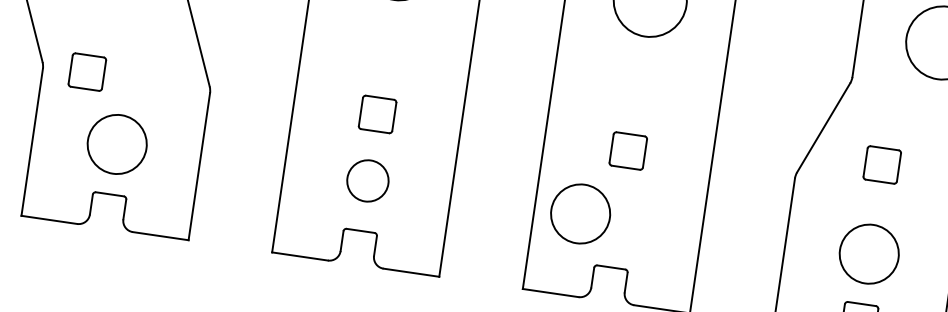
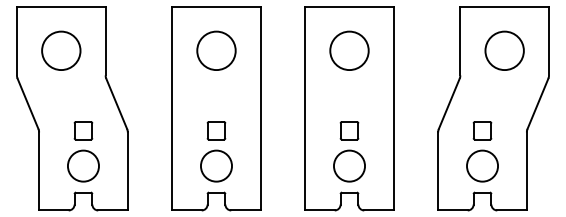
part: (87, 71) -> (83, 130), moved
part: (882, 164) -> (482, 130), moved
circle: (368, 179) -> (216, 165), size x1.43
circle: (580, 212) -> (349, 165), moved

